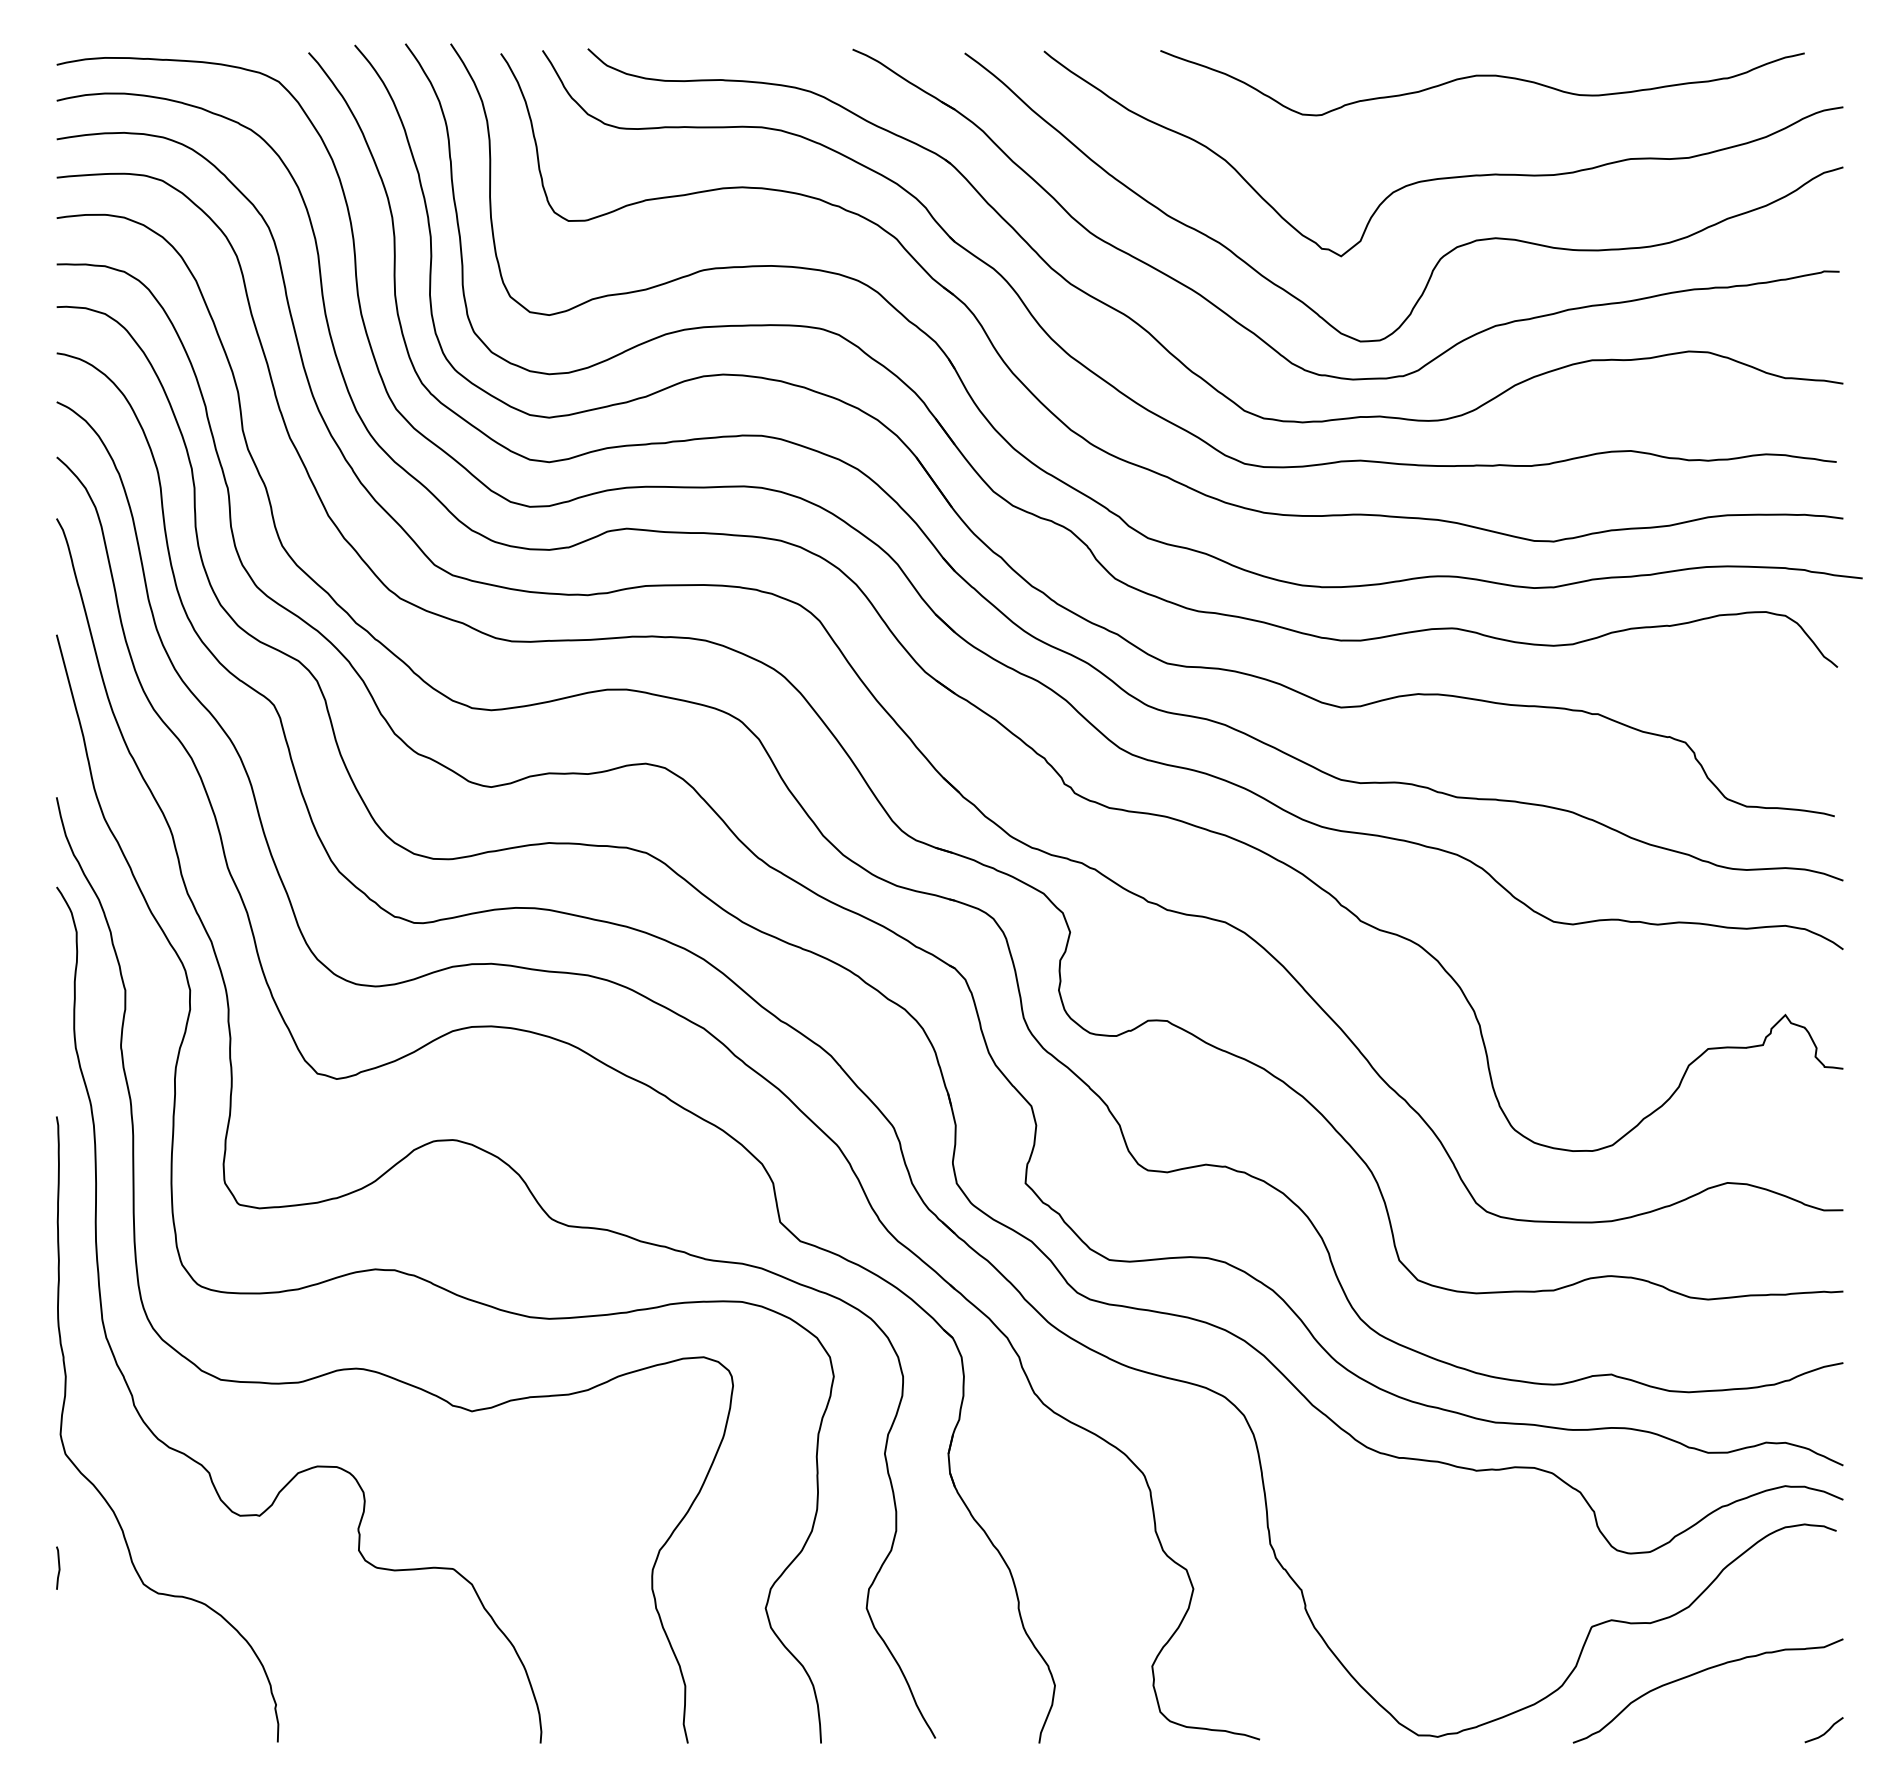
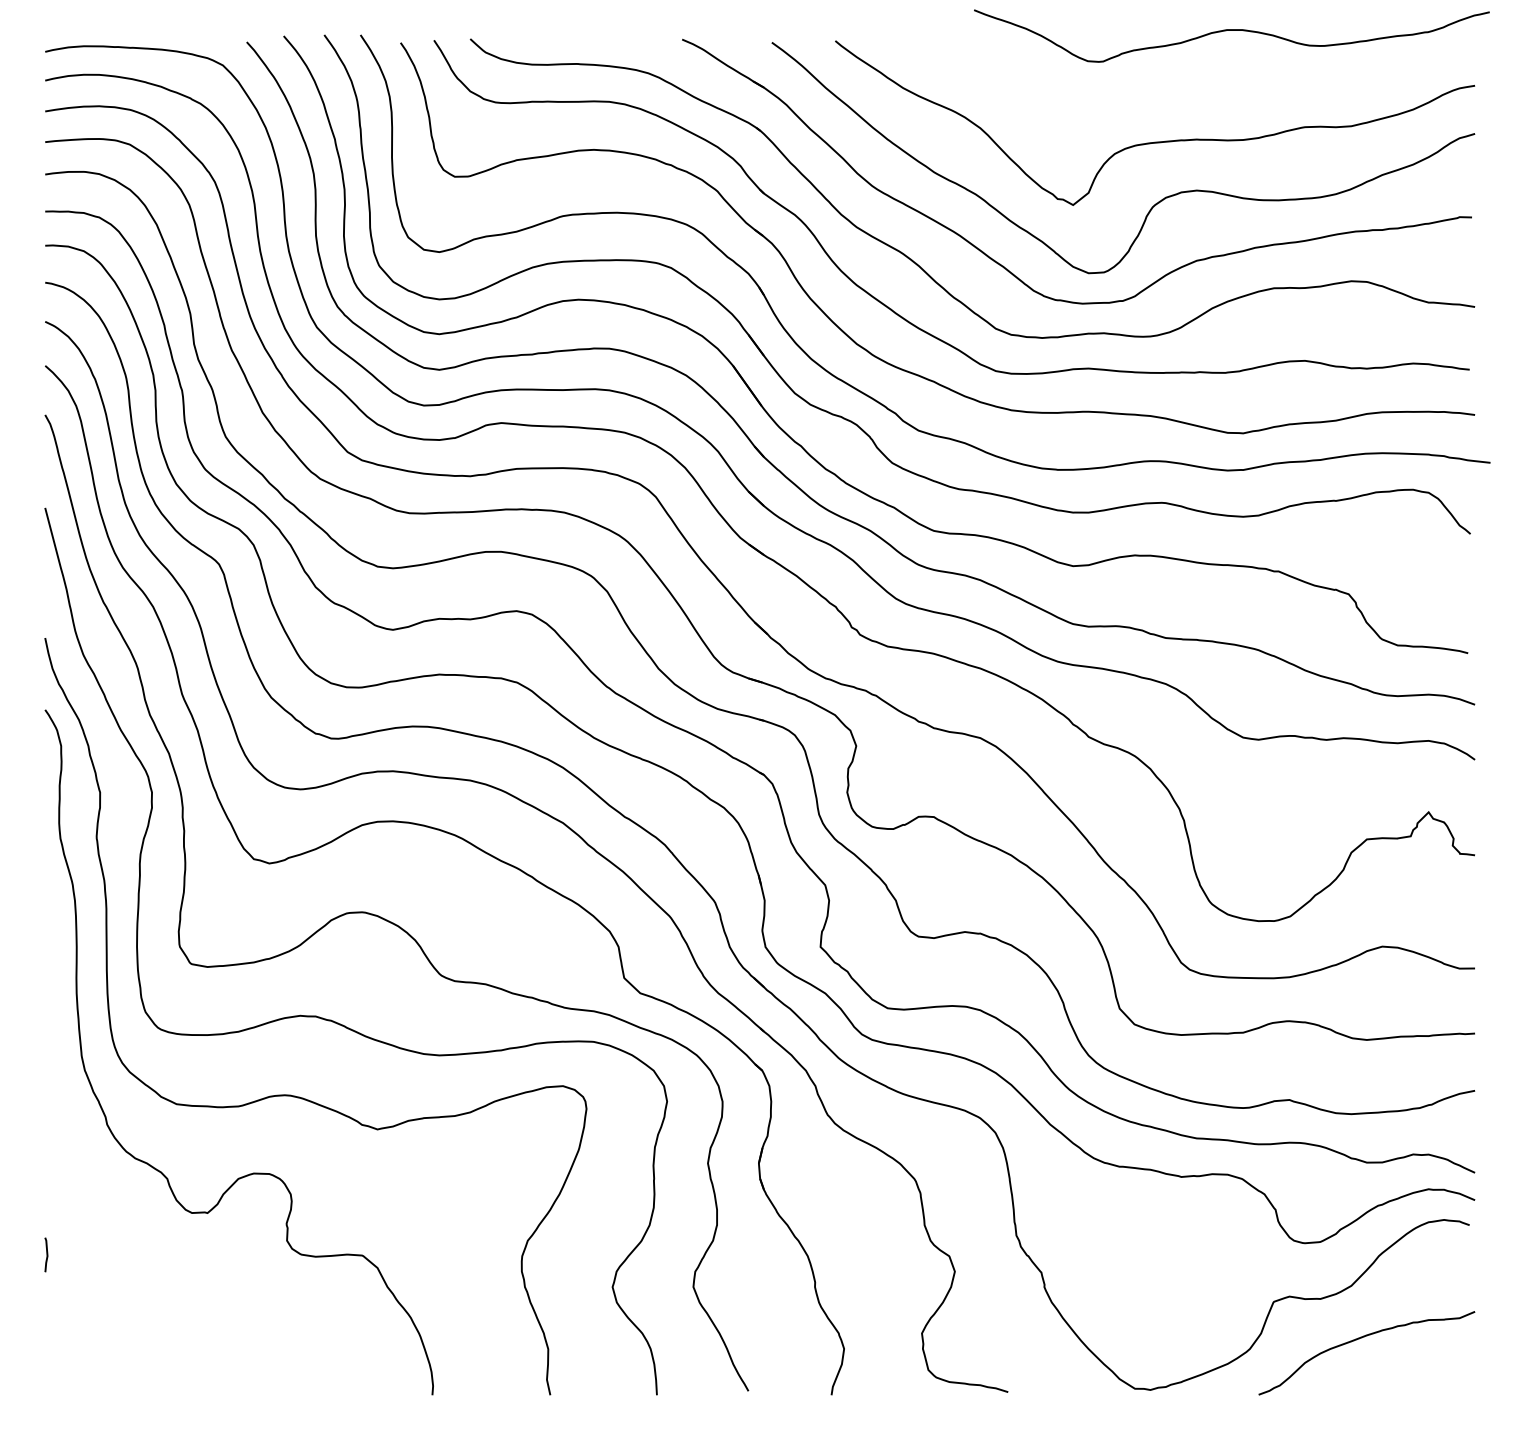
curve: (1482, 76) -> (1231, 30), moved
curve: (95, 1485) -> (76, 1188), removed
curve: (1825, 1731) -> (1460, 1385), removed

